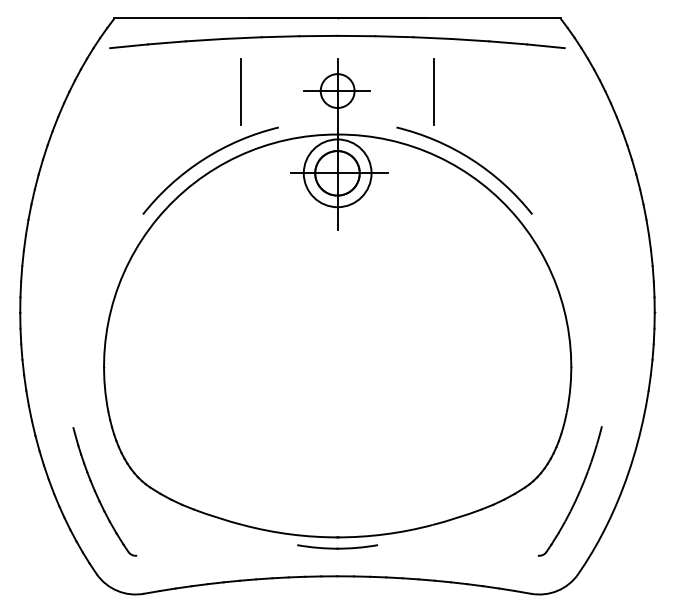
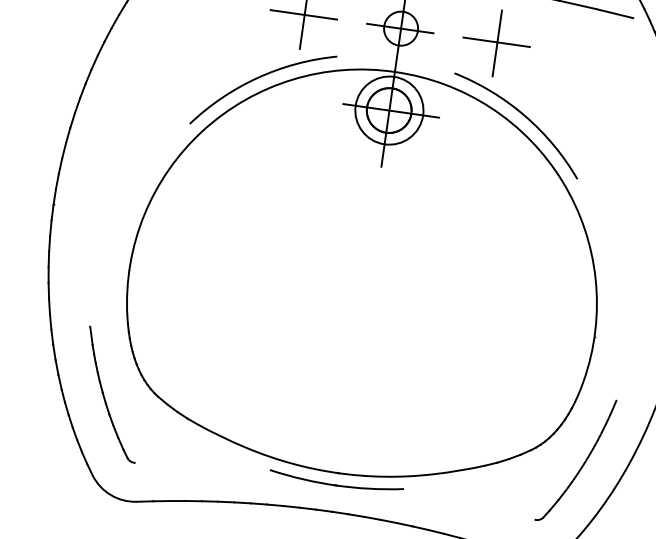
line: (239, 91) -> (303, 15), added
line: (433, 91) -> (496, 42), added
part: (337, 546) -> (336, 482), size x1.67

